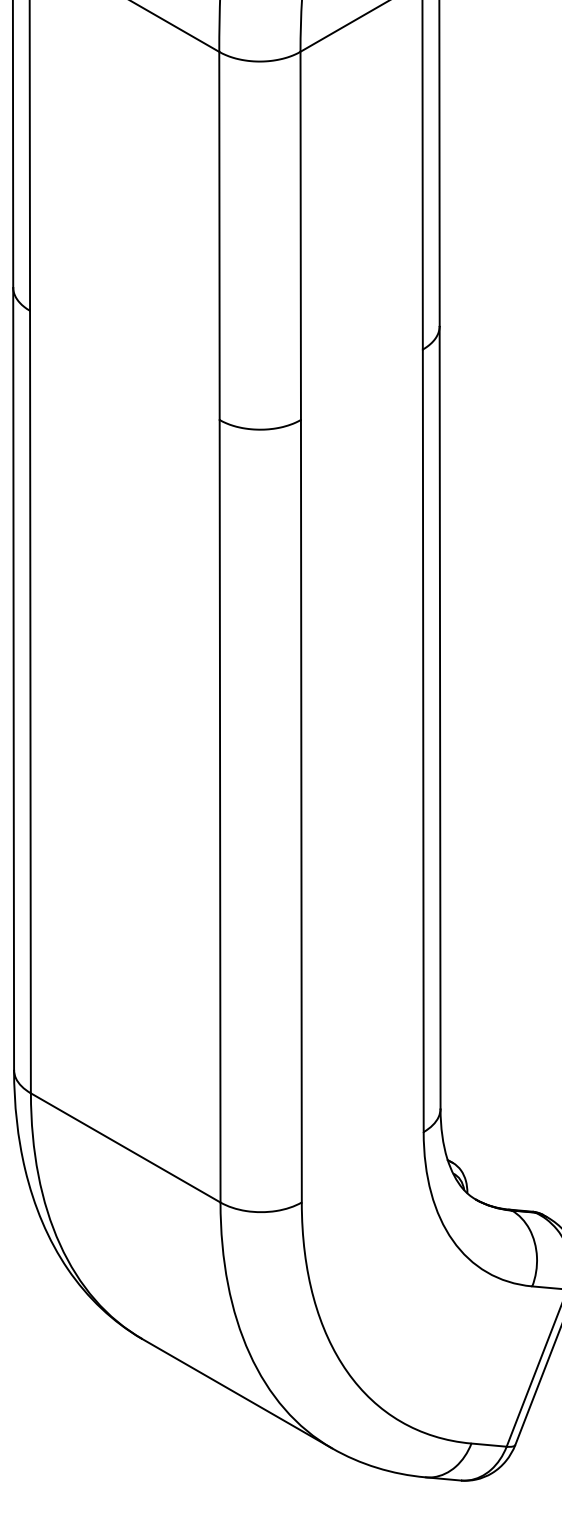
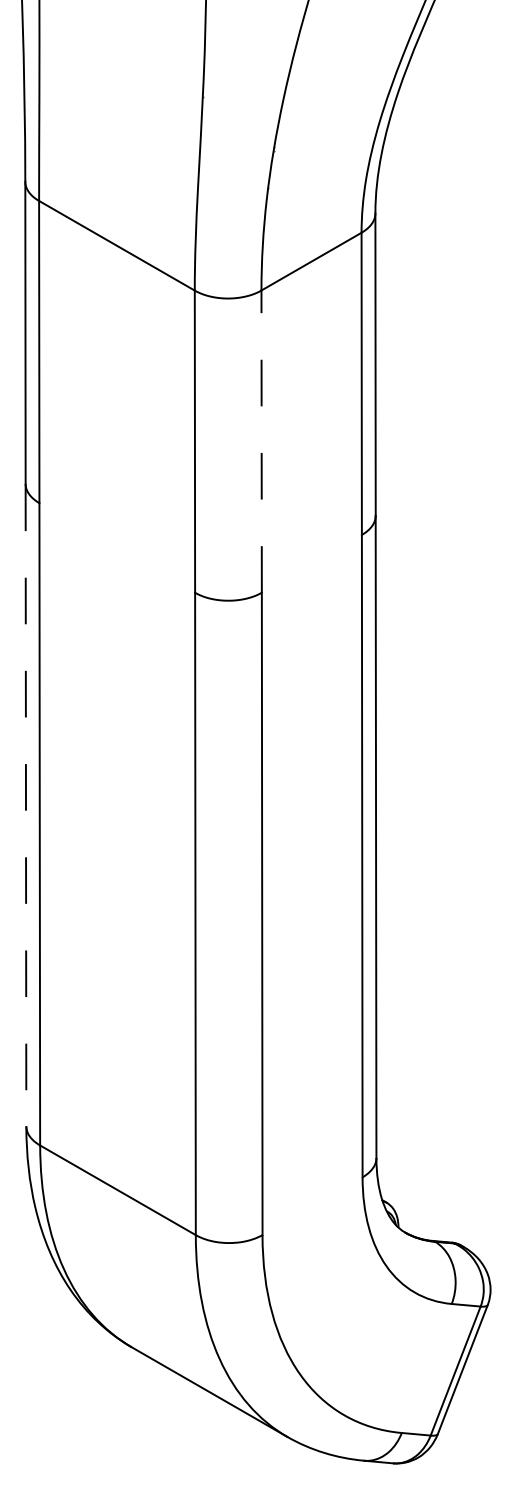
line: (300, 235) -> (261, 441), solid -> dashed
line: (14, 679) -> (26, 805), solid -> dashed

